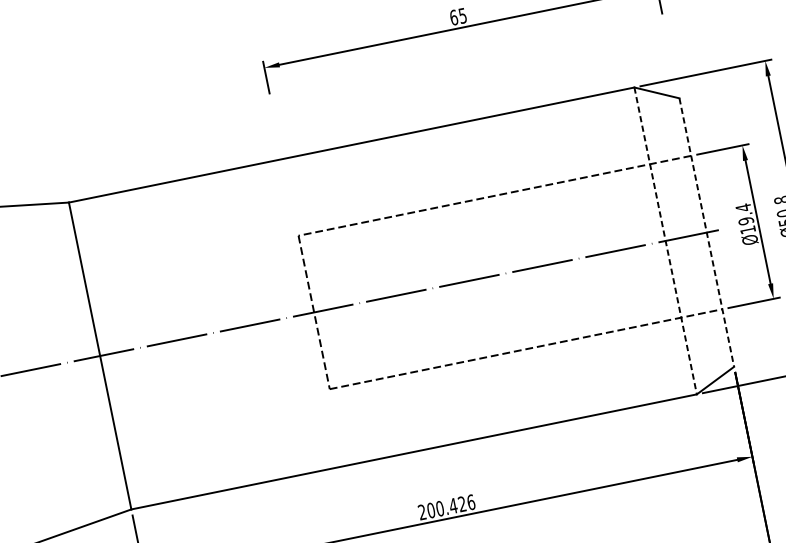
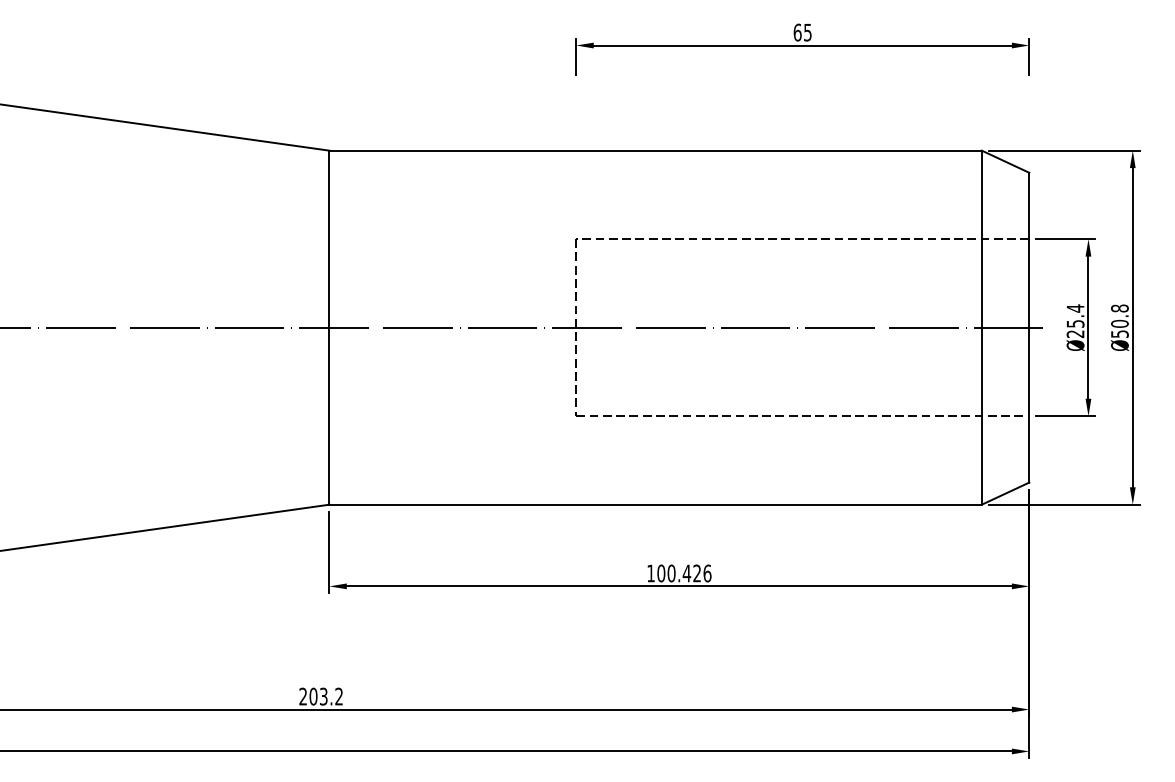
text: (747, 226) -> (1075, 329), Ø19.4 -> Ø25.4
line: (706, 232) -> (1029, 327), dashed -> solid
line: (665, 241) -> (981, 328), dashed -> solid
text: (421, 512) -> (650, 573), 200.426 -> 100.426

